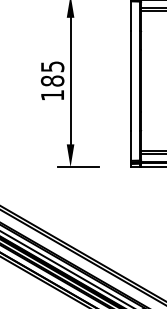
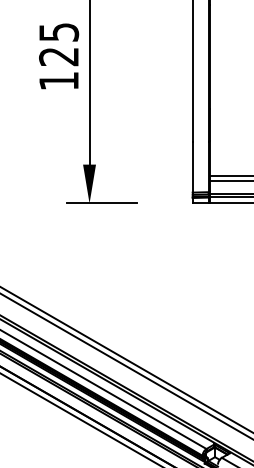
text: (52, 80) -> (58, 55), 185 -> 125

